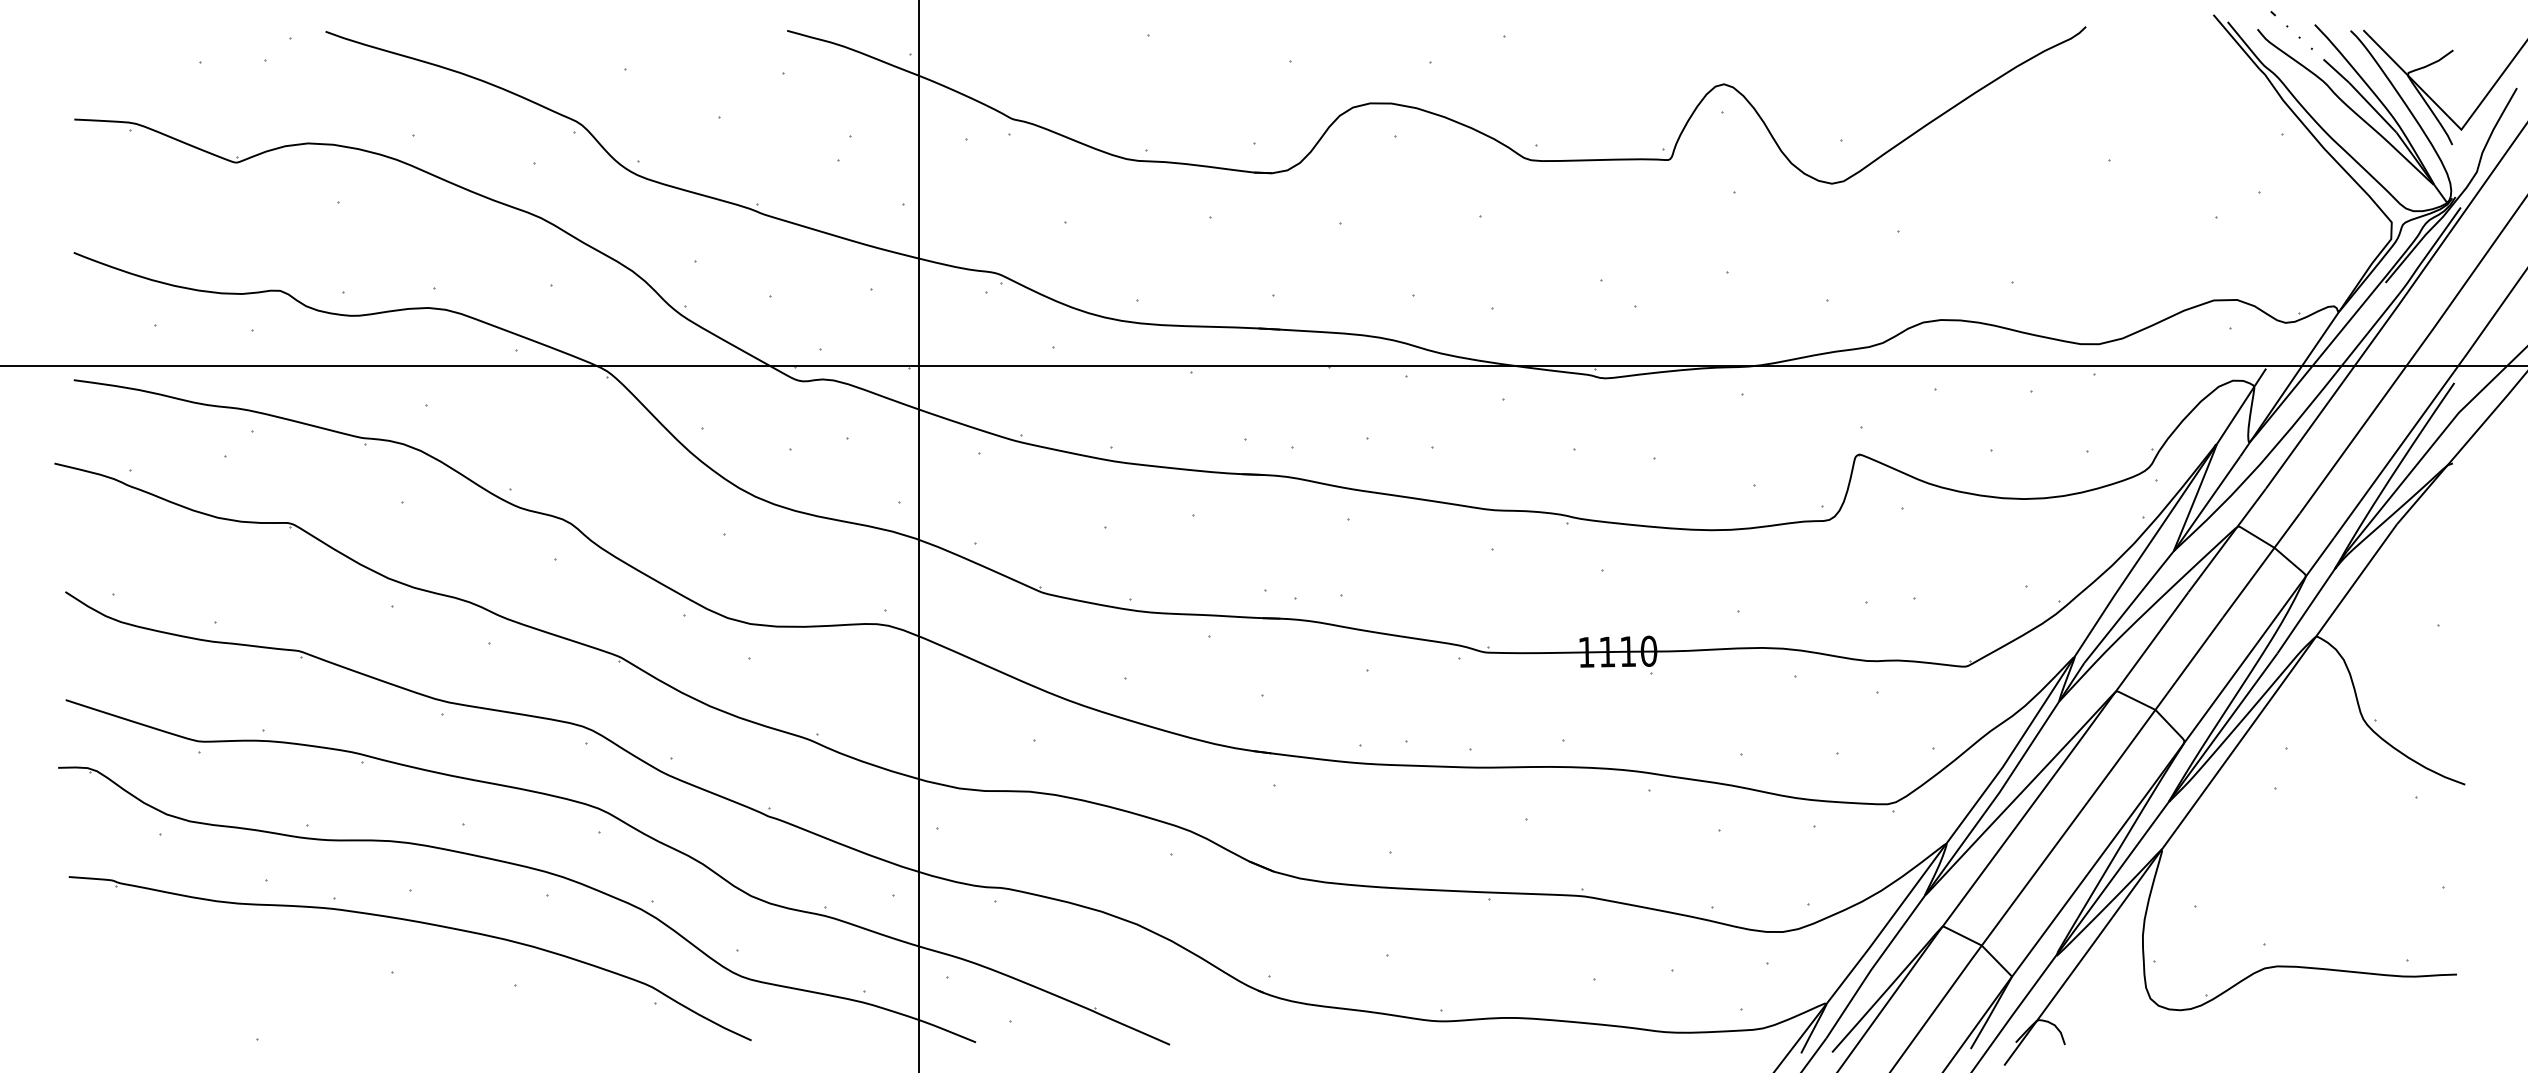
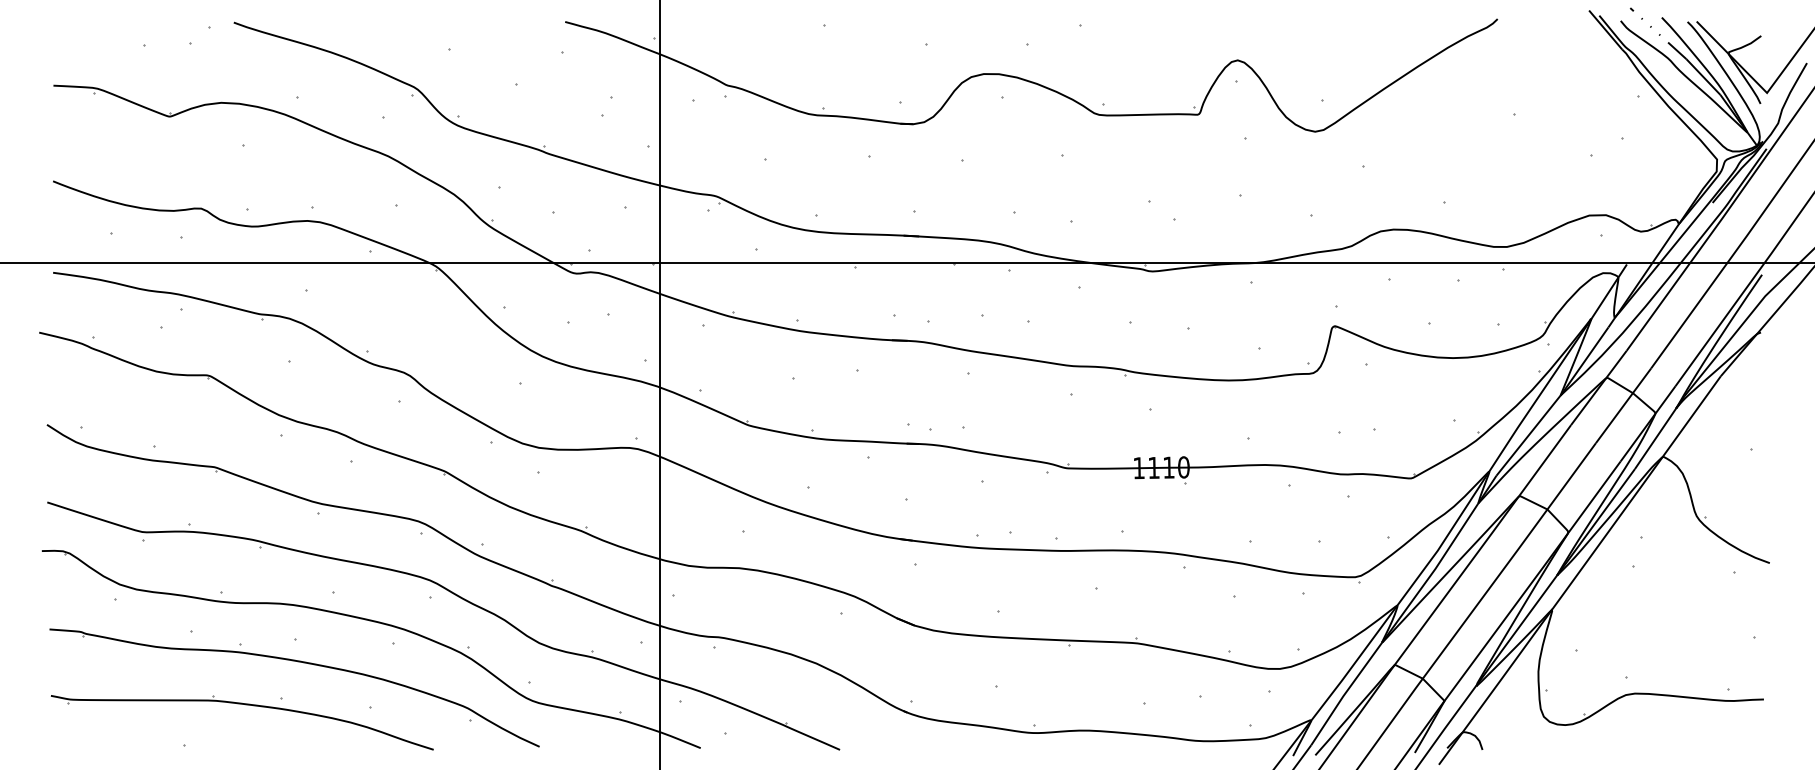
part: (341, 982) -> (245, 705), added

